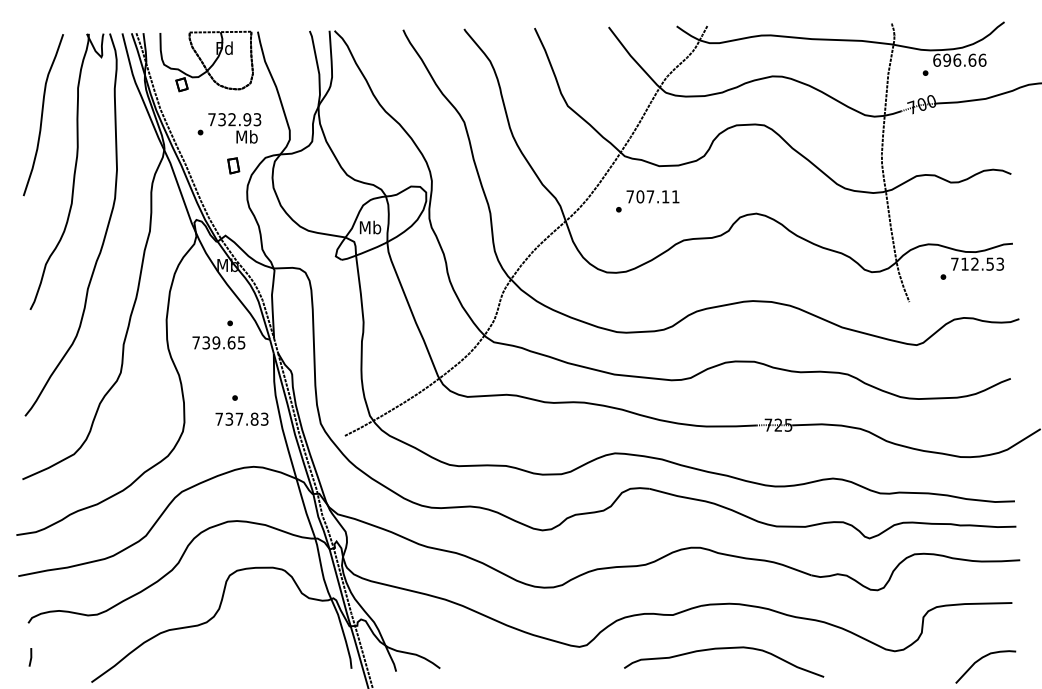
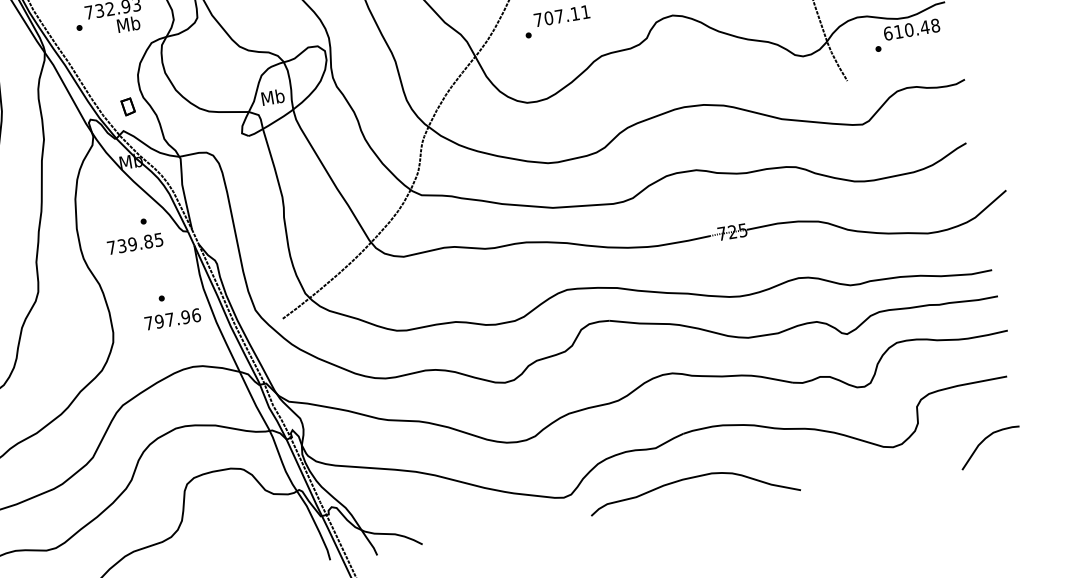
part: (233, 165) -> (127, 106), moved
text: (977, 263) -> (911, 28), 712.53 -> 610.48
text: (231, 342) -> (148, 241), 739.65 -> 739.85
text: (246, 418) -> (177, 317), 737.83 -> 797.96
curve: (724, 649) -> (692, 478), moved

